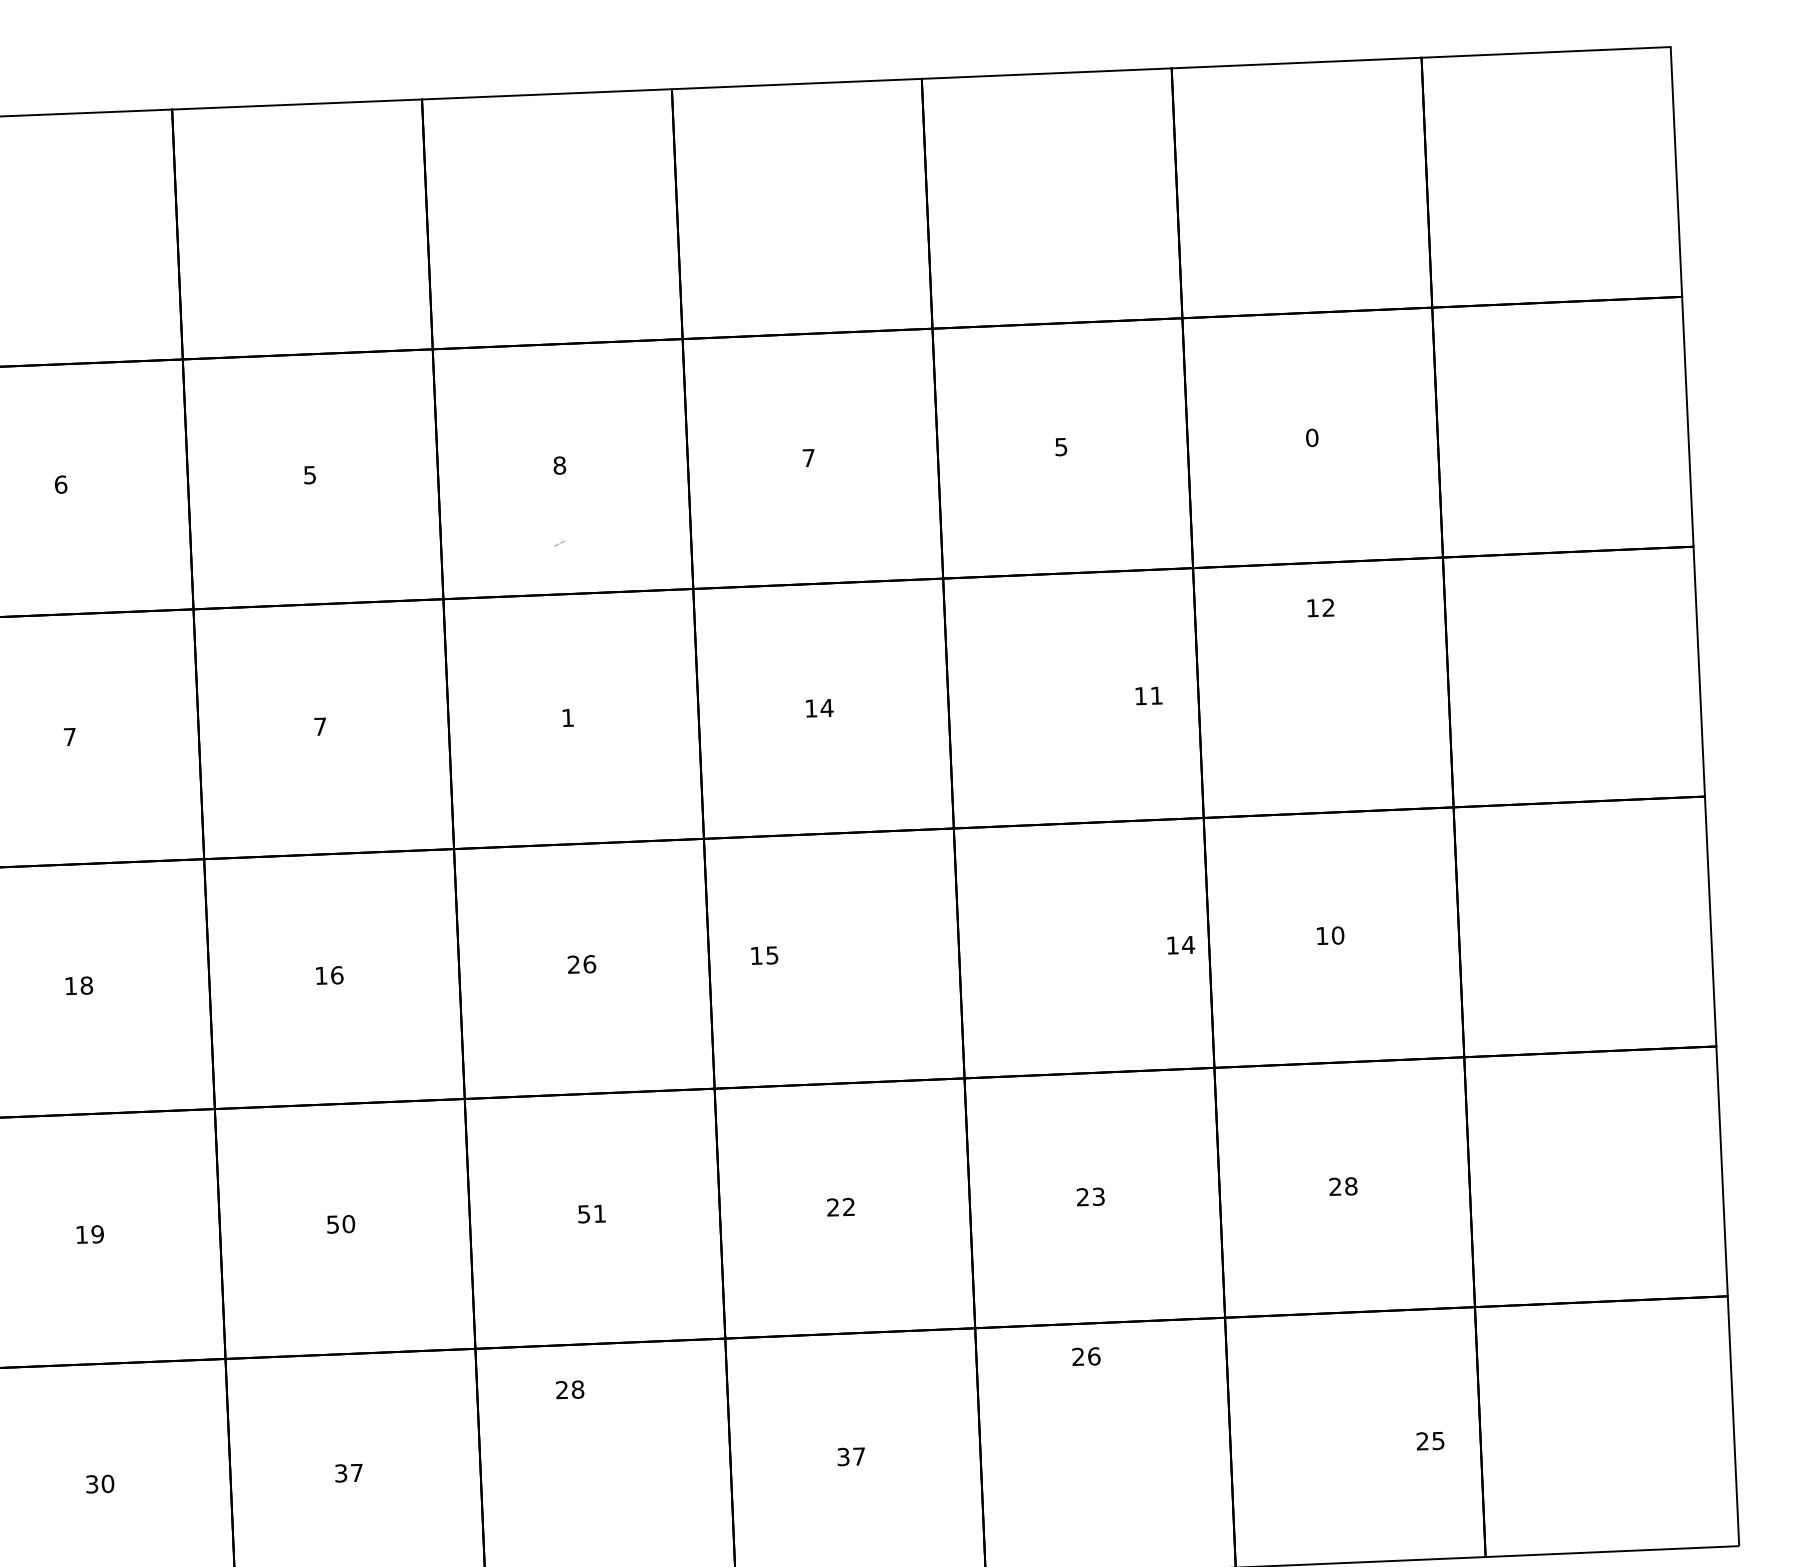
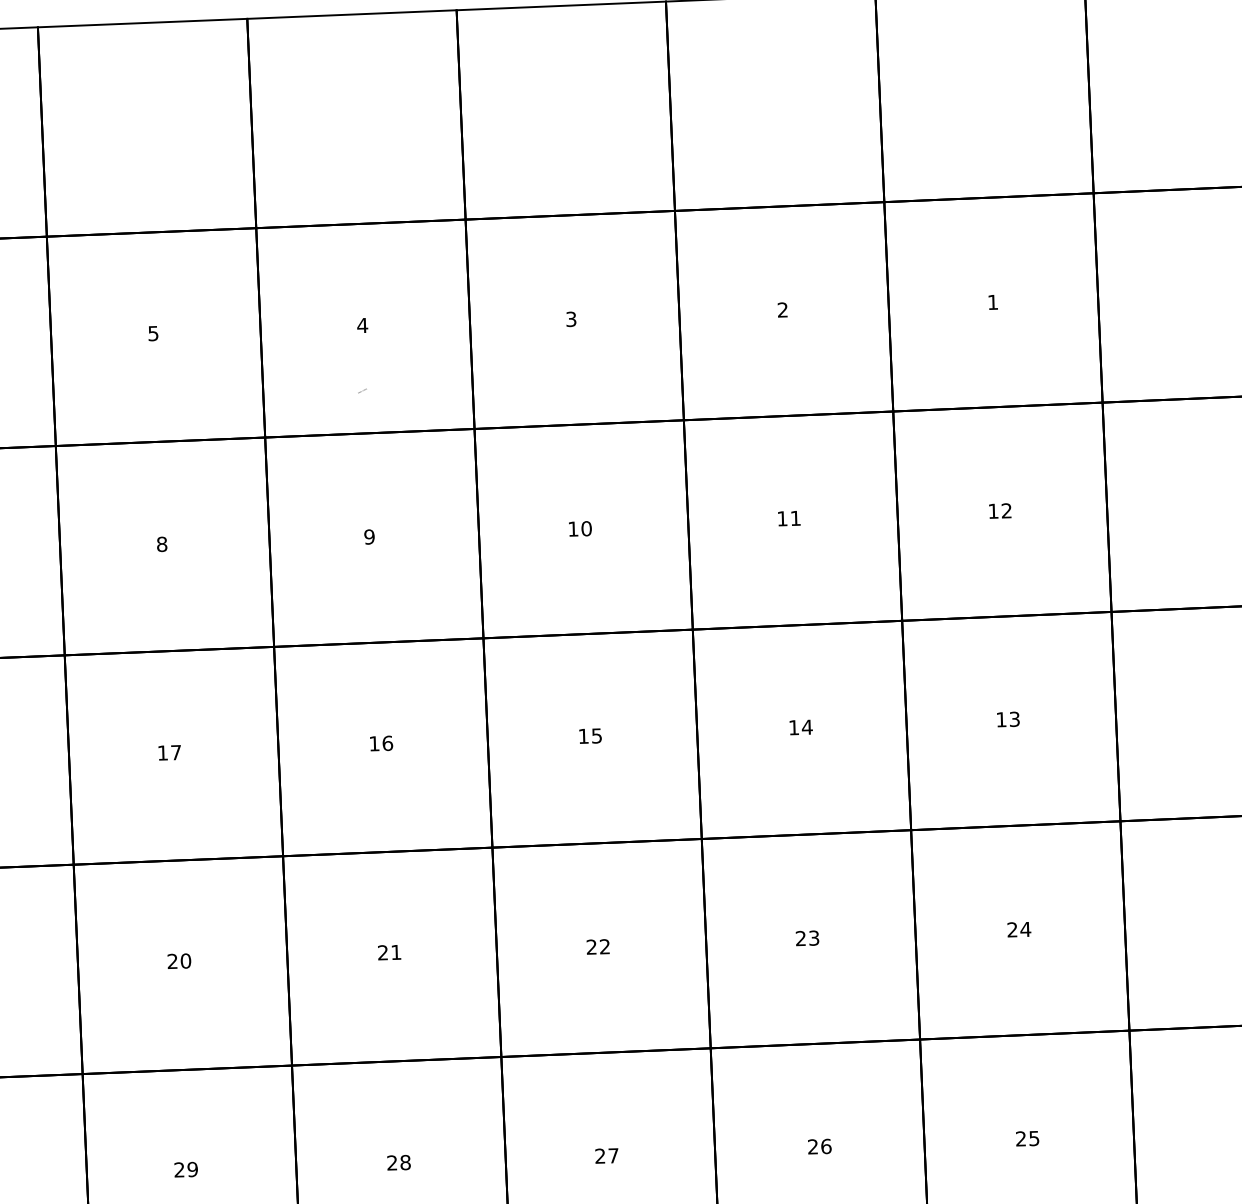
text: (1312, 437) -> (993, 302), 0 -> 1
text: (1061, 446) -> (783, 309), 5 -> 2
text: (808, 458) -> (571, 319), 7 -> 3
text: (559, 465) -> (362, 325), 8 -> 4
text: (1320, 607) -> (1000, 510), moved
text: (1148, 695) -> (788, 518), moved
text: (826, 707) -> (586, 528), 14 -> 10
text: (567, 717) -> (369, 536), 1 -> 9
text: (320, 726) -> (162, 544), 7 -> 8
text: (1337, 935) -> (1014, 719), 10 -> 13
text: (1181, 945) -> (801, 727), moved
text: (764, 955) -> (590, 736), moved
text: (573, 964) -> (374, 743), 26 -> 16
text: (337, 975) -> (176, 752), 16 -> 17
text: (1350, 1186) -> (1025, 929), 28 -> 24
text: (583, 1214) -> (382, 953), 51 -> 21
text: (332, 1224) -> (172, 961), 50 -> 20
text: (1086, 1356) -> (819, 1146), moved
text: (570, 1389) -> (399, 1162), moved
text: (1430, 1441) -> (1027, 1139), moved
text: (843, 1457) -> (600, 1156), 37 -> 27
text: (349, 1472) -> (186, 1169), 37 -> 29

